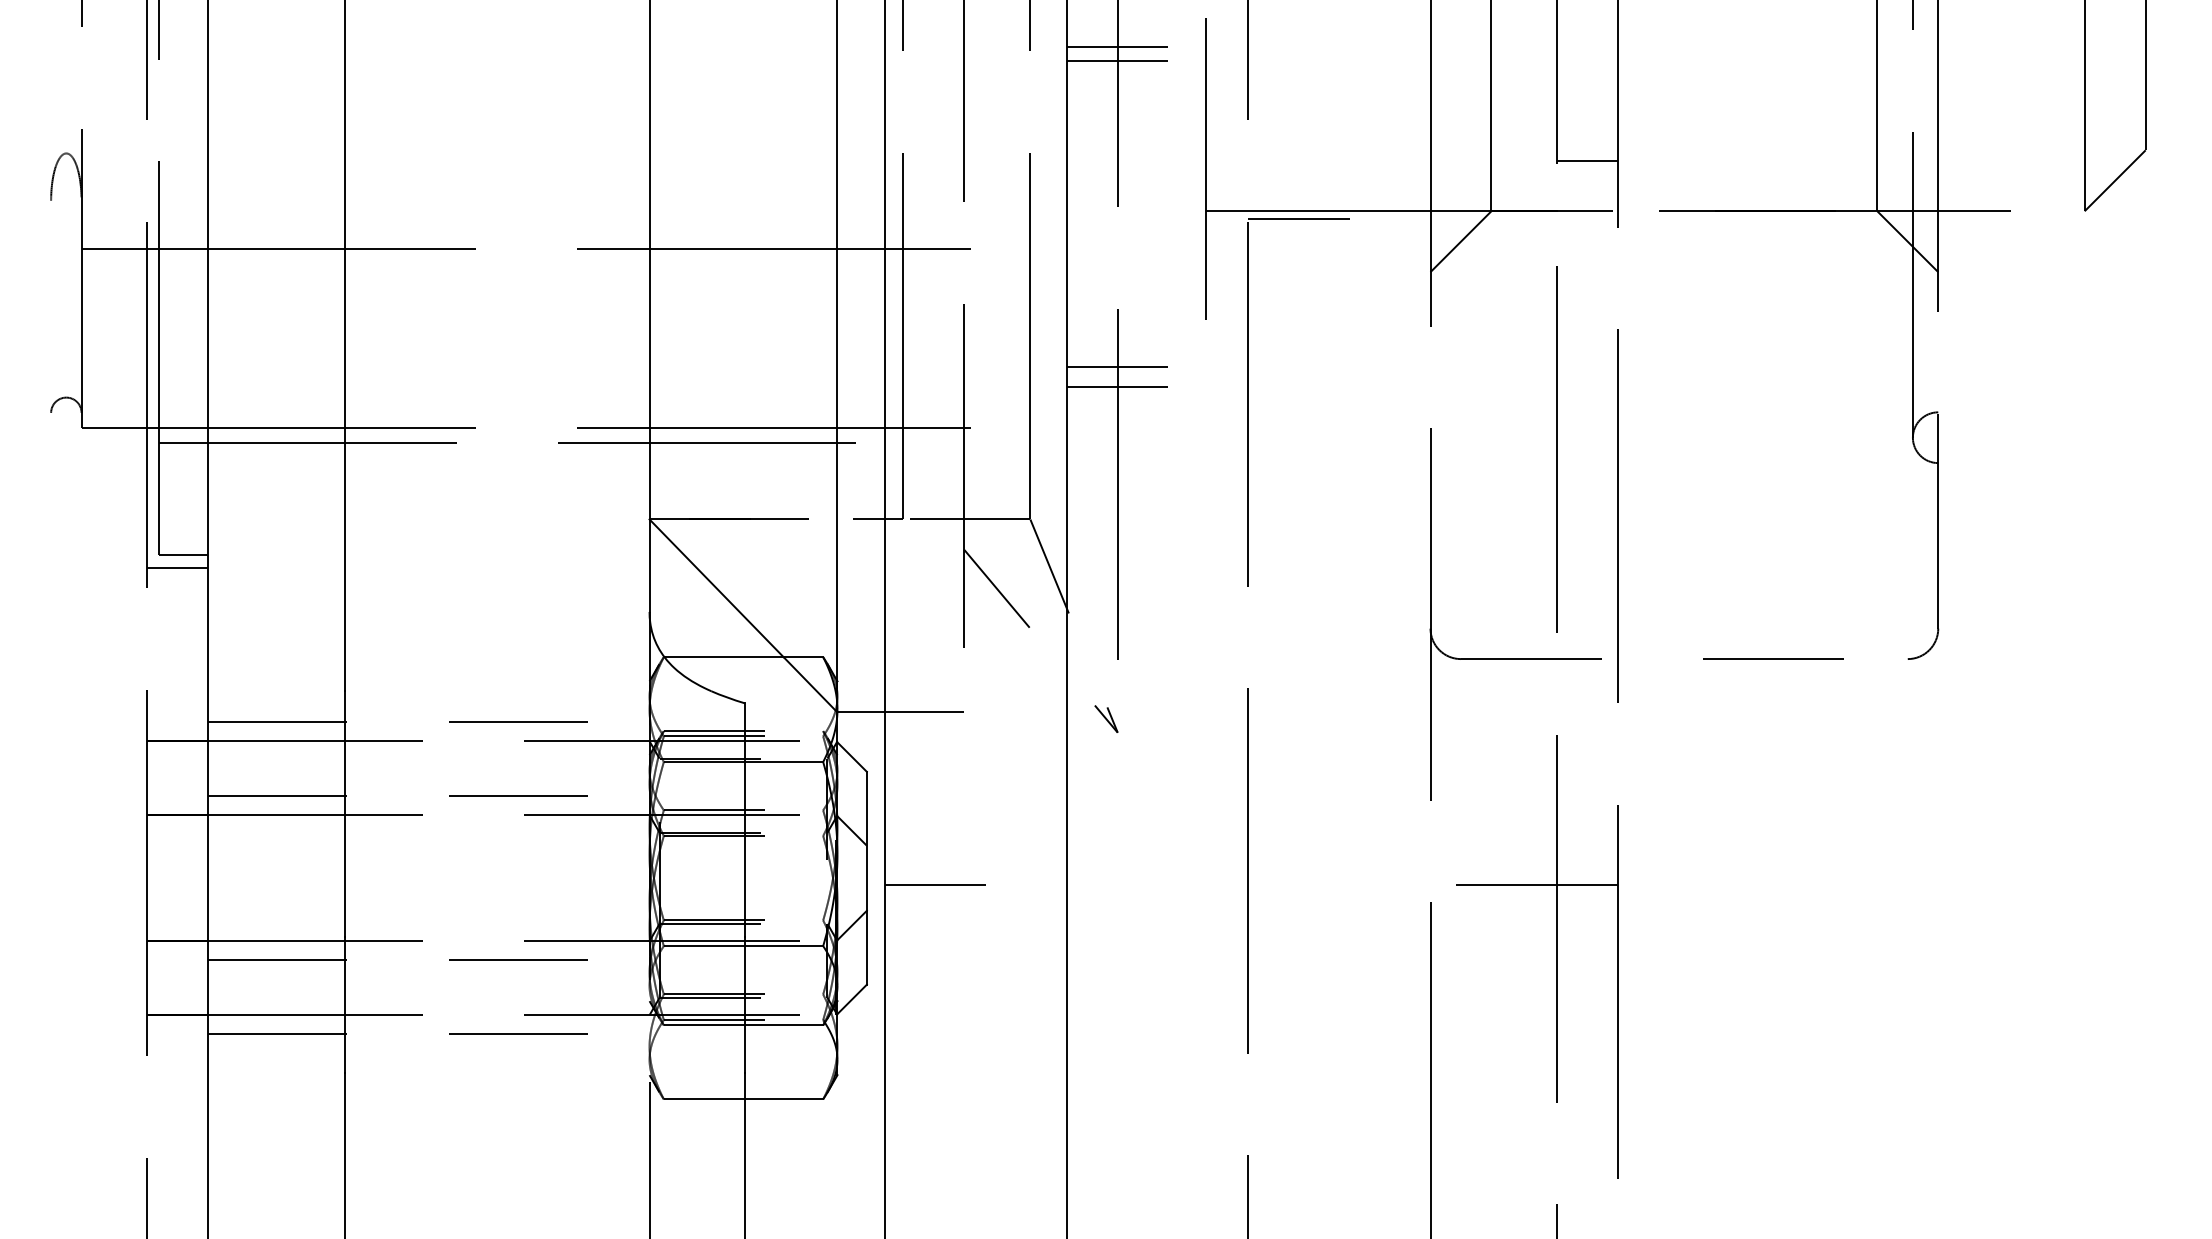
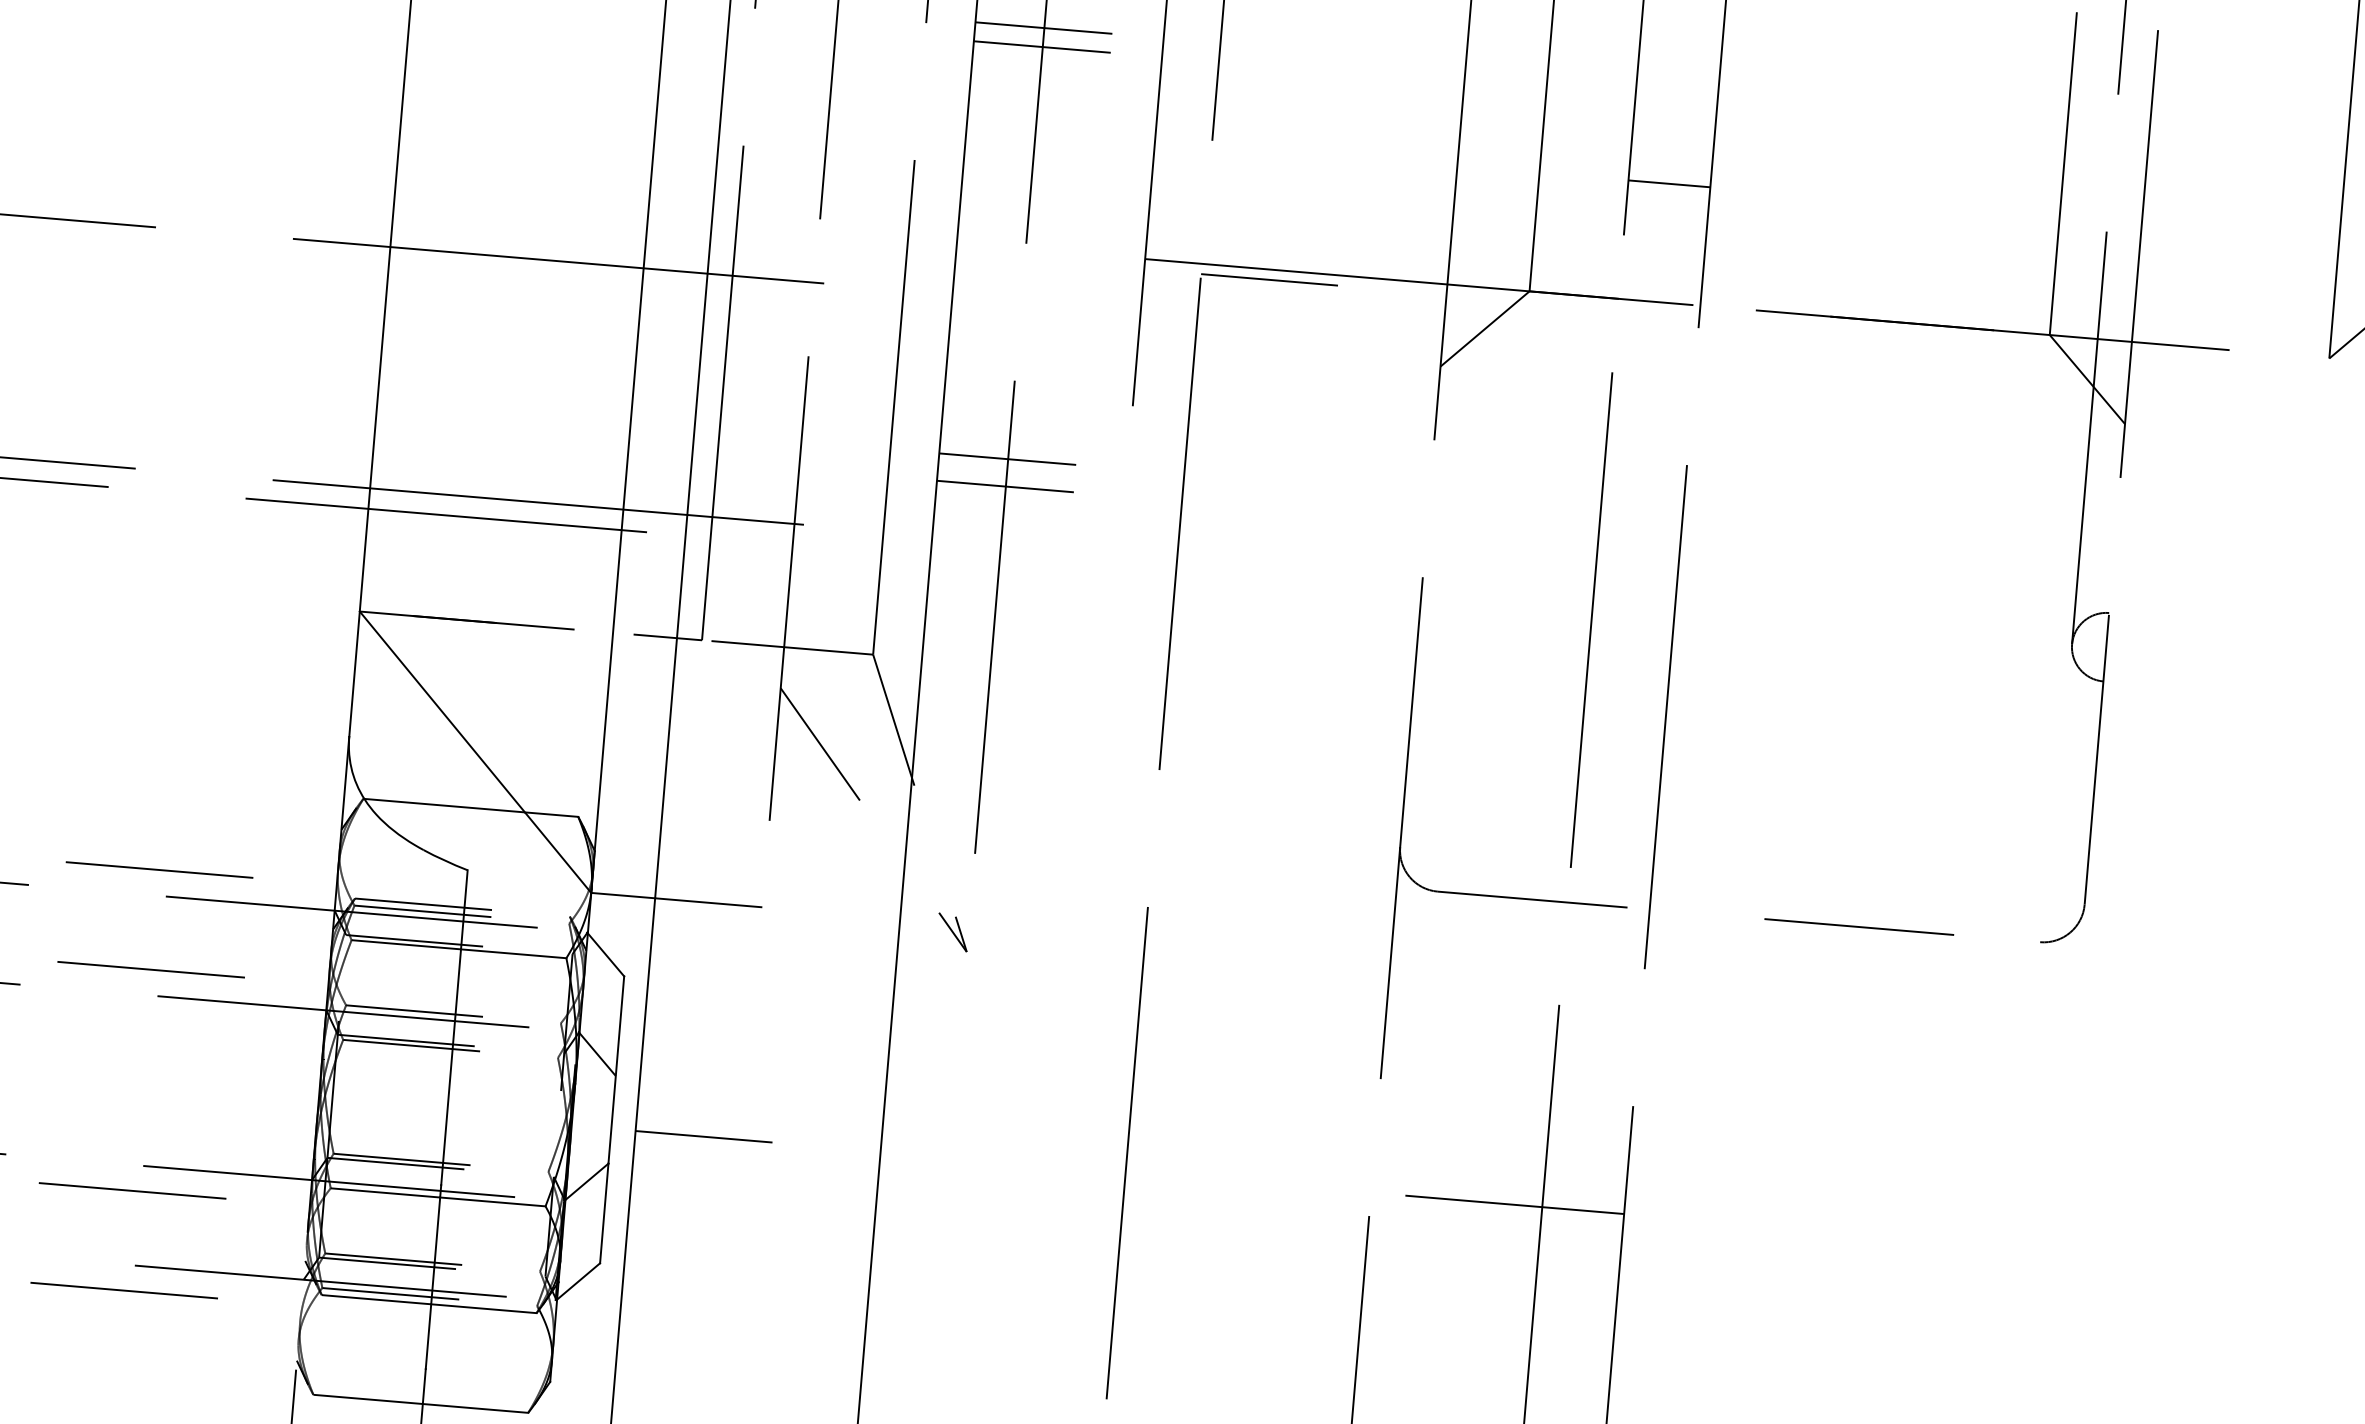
line: (1587, 161) -> (1669, 183), moved

